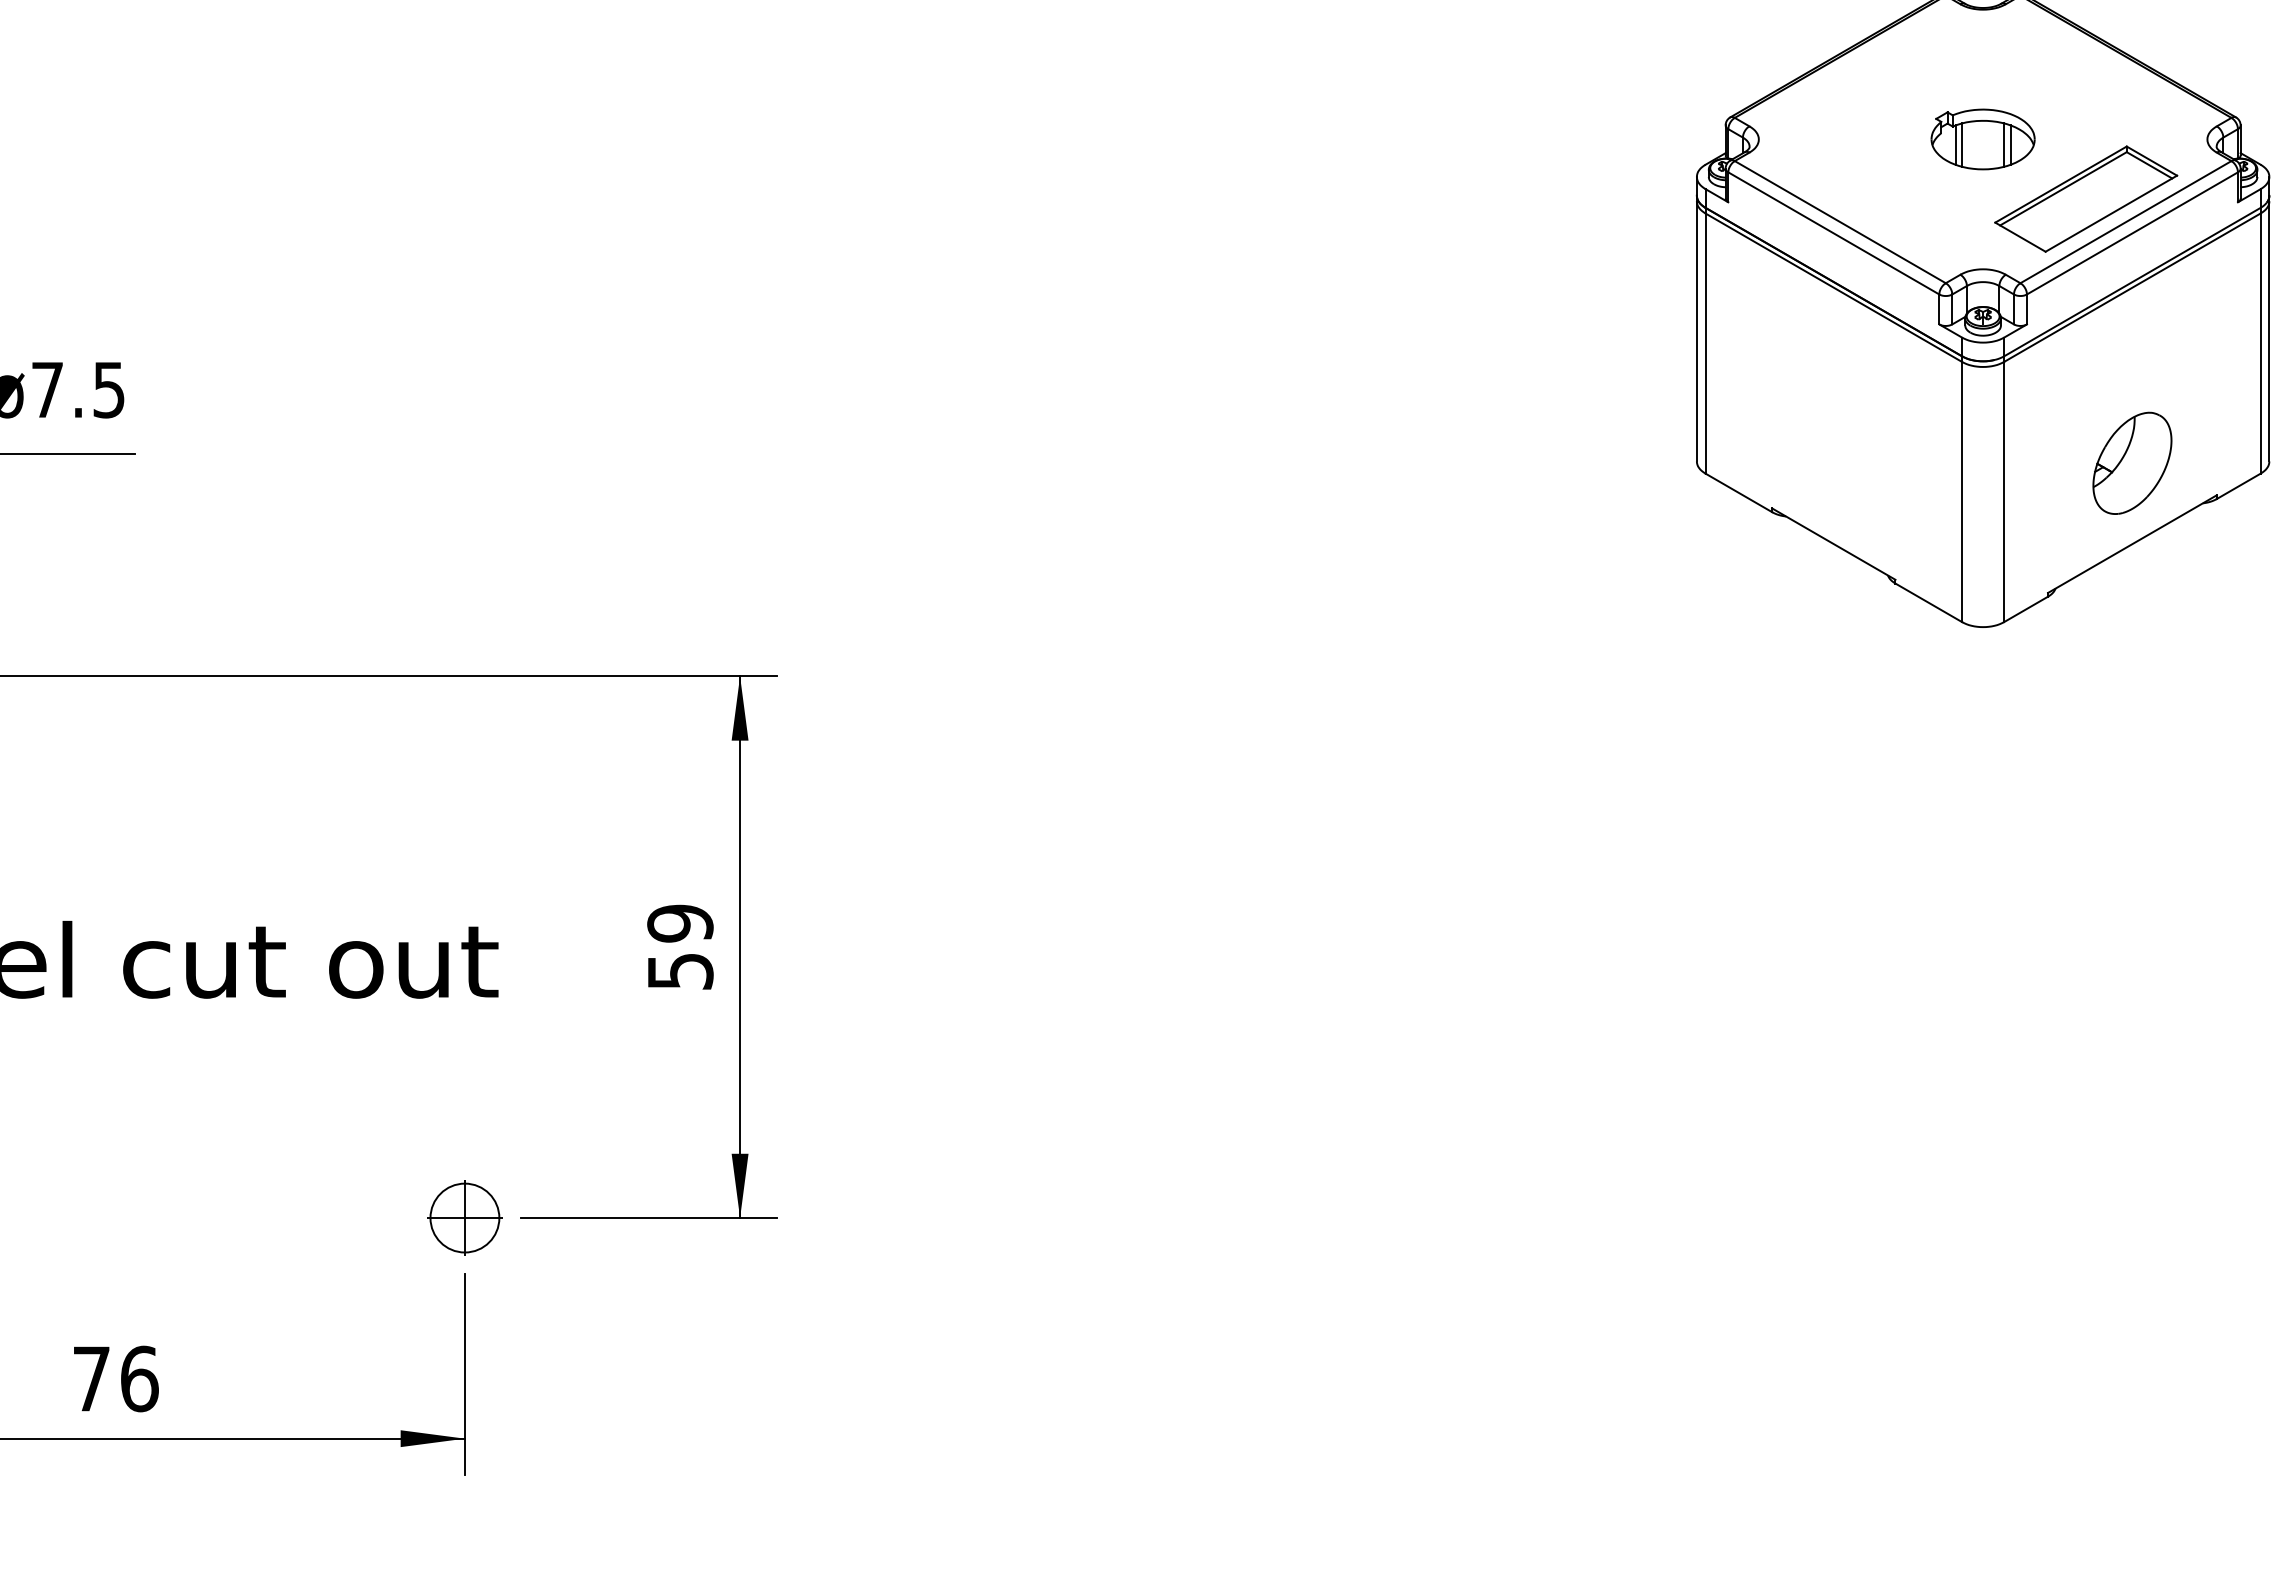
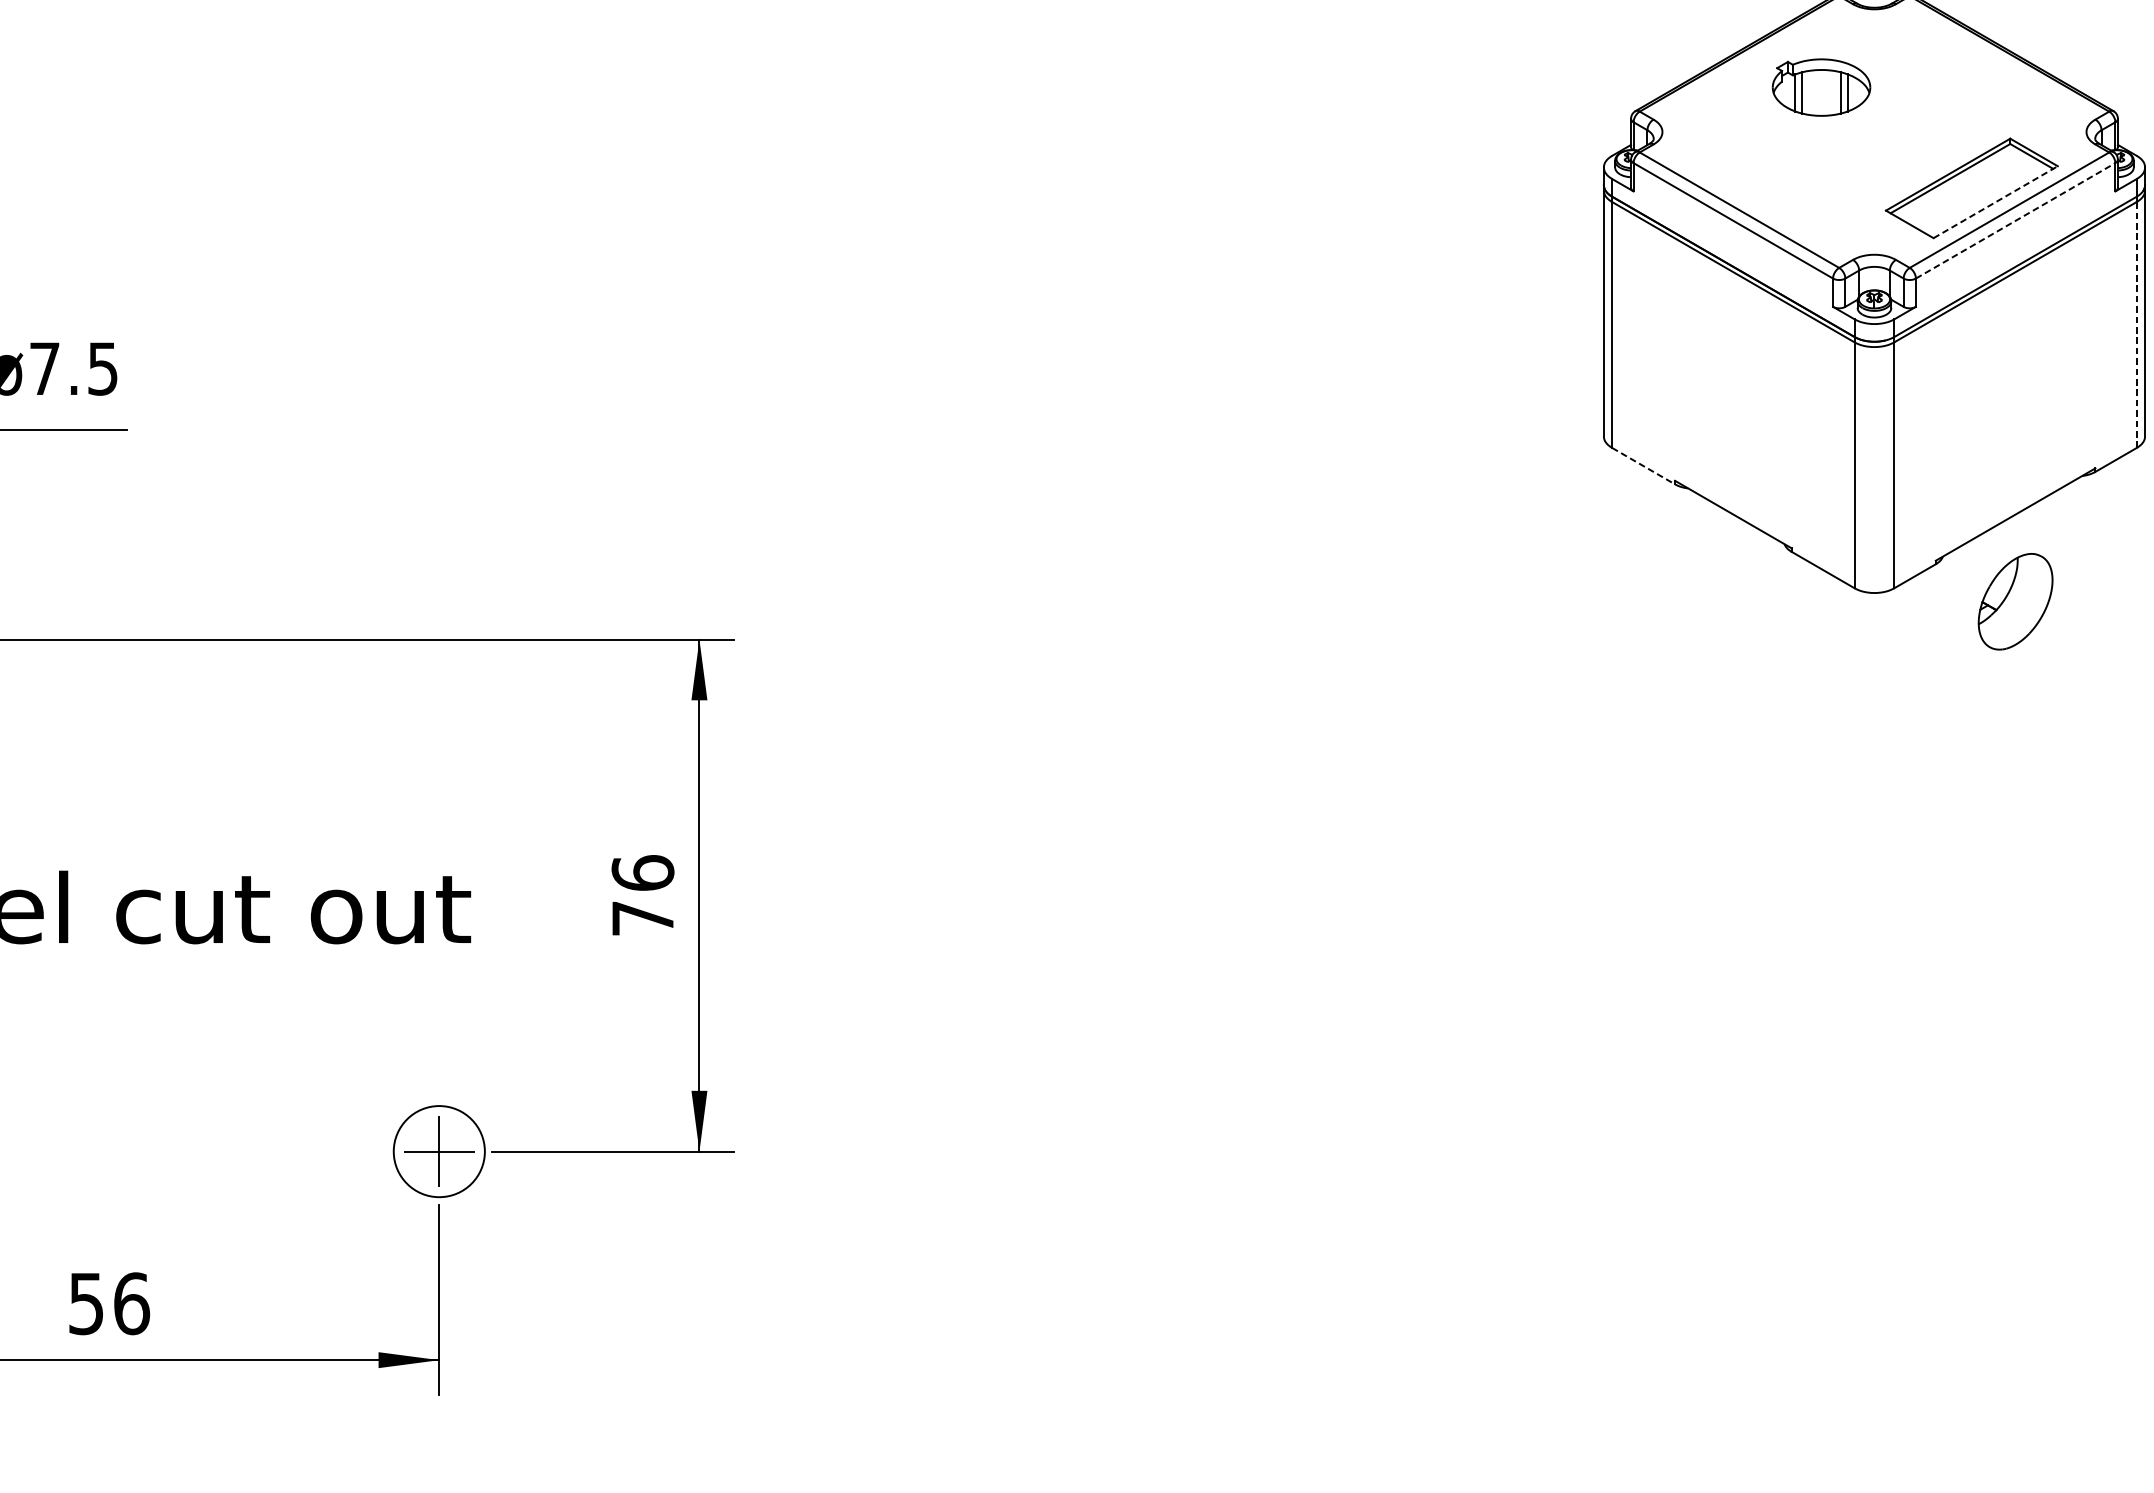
part: (1982, 139) -> (1820, 87), moved
line: (2111, 213) -> (1995, 202), solid -> dashed
line: (2132, 233) -> (2015, 220), solid -> dashed
line: (2260, 343) -> (2136, 324), solid -> dashed
part: (2132, 462) -> (2015, 600), moved
line: (1739, 493) -> (1644, 466), solid -> dashed
text: (680, 946) -> (643, 894), 59 -> 76
circle: (464, 1217) -> (438, 1151), size x1.4
text: (91, 1379) -> (86, 1304), 76 -> 56

